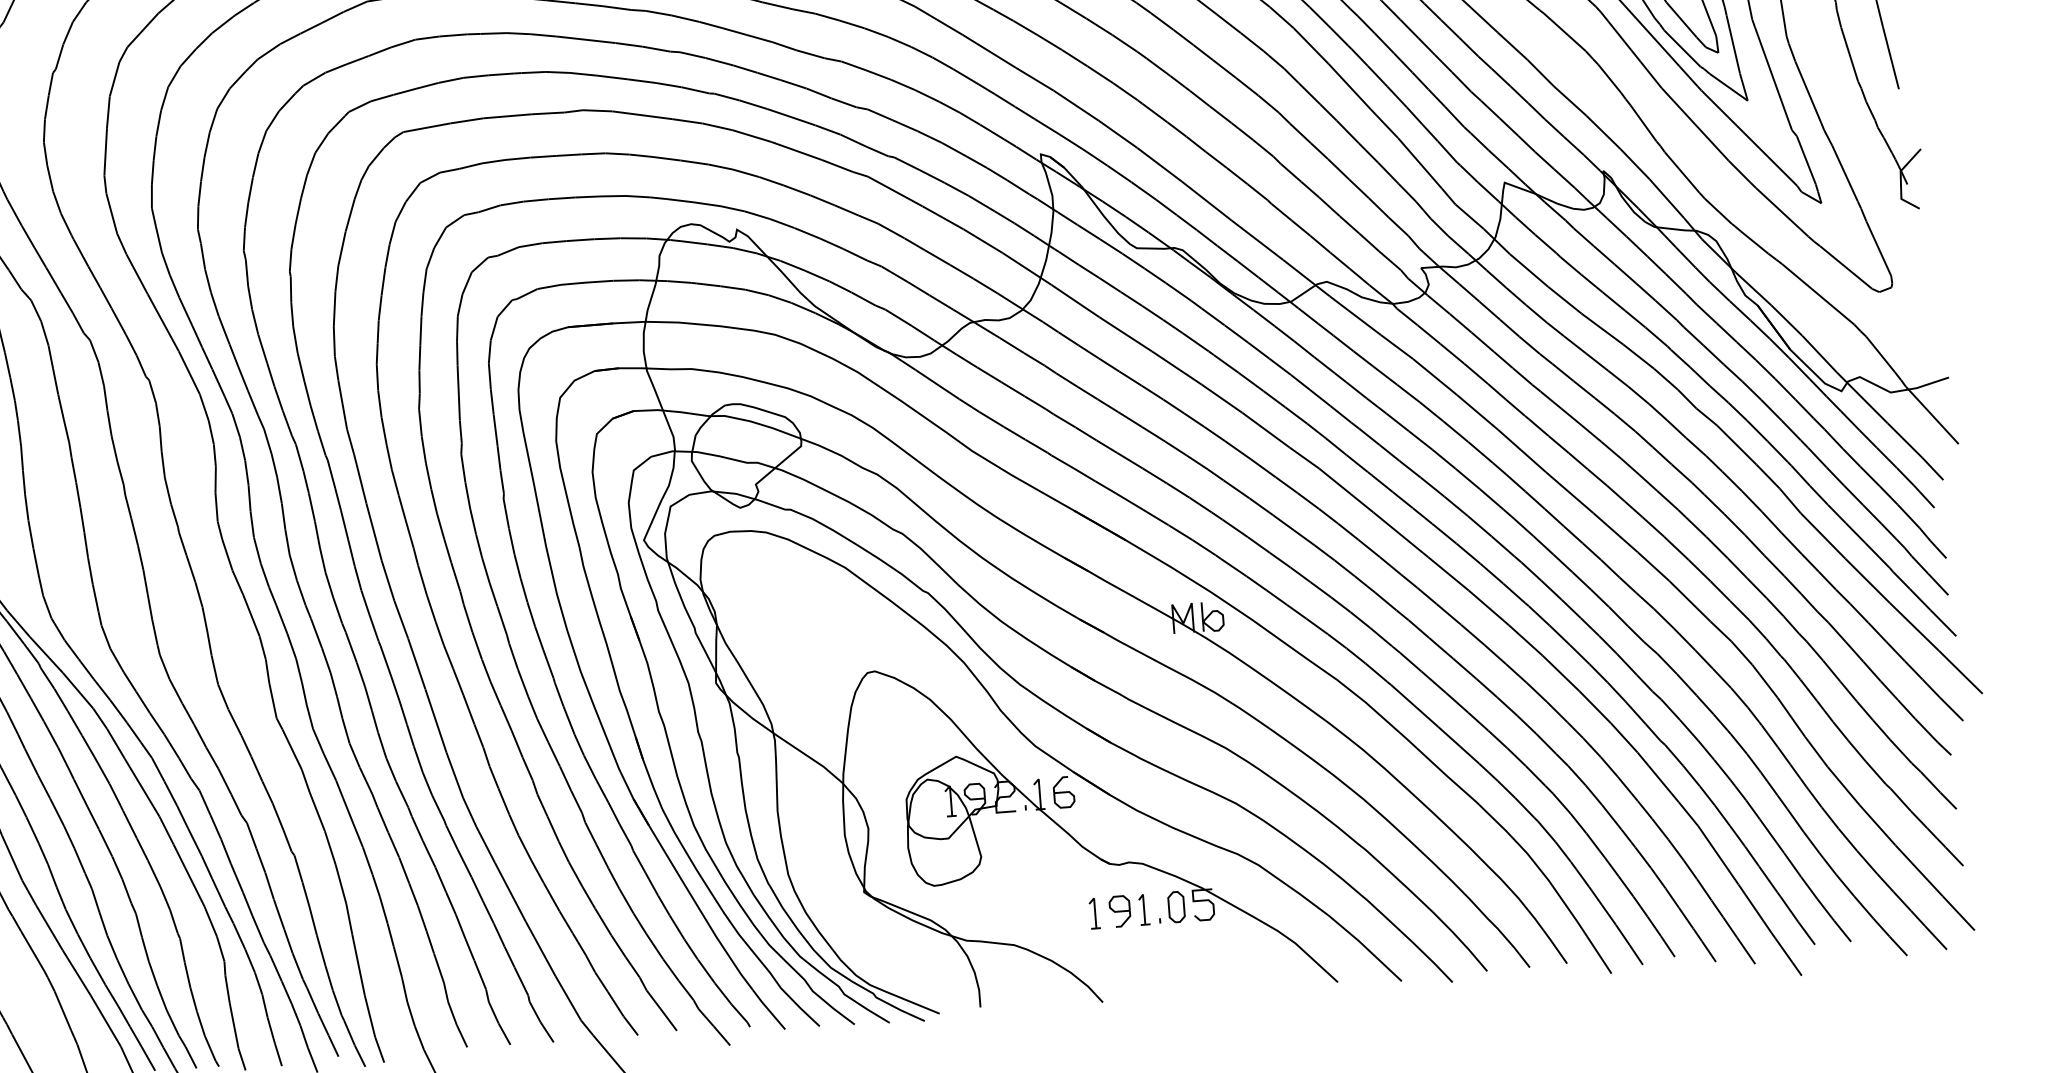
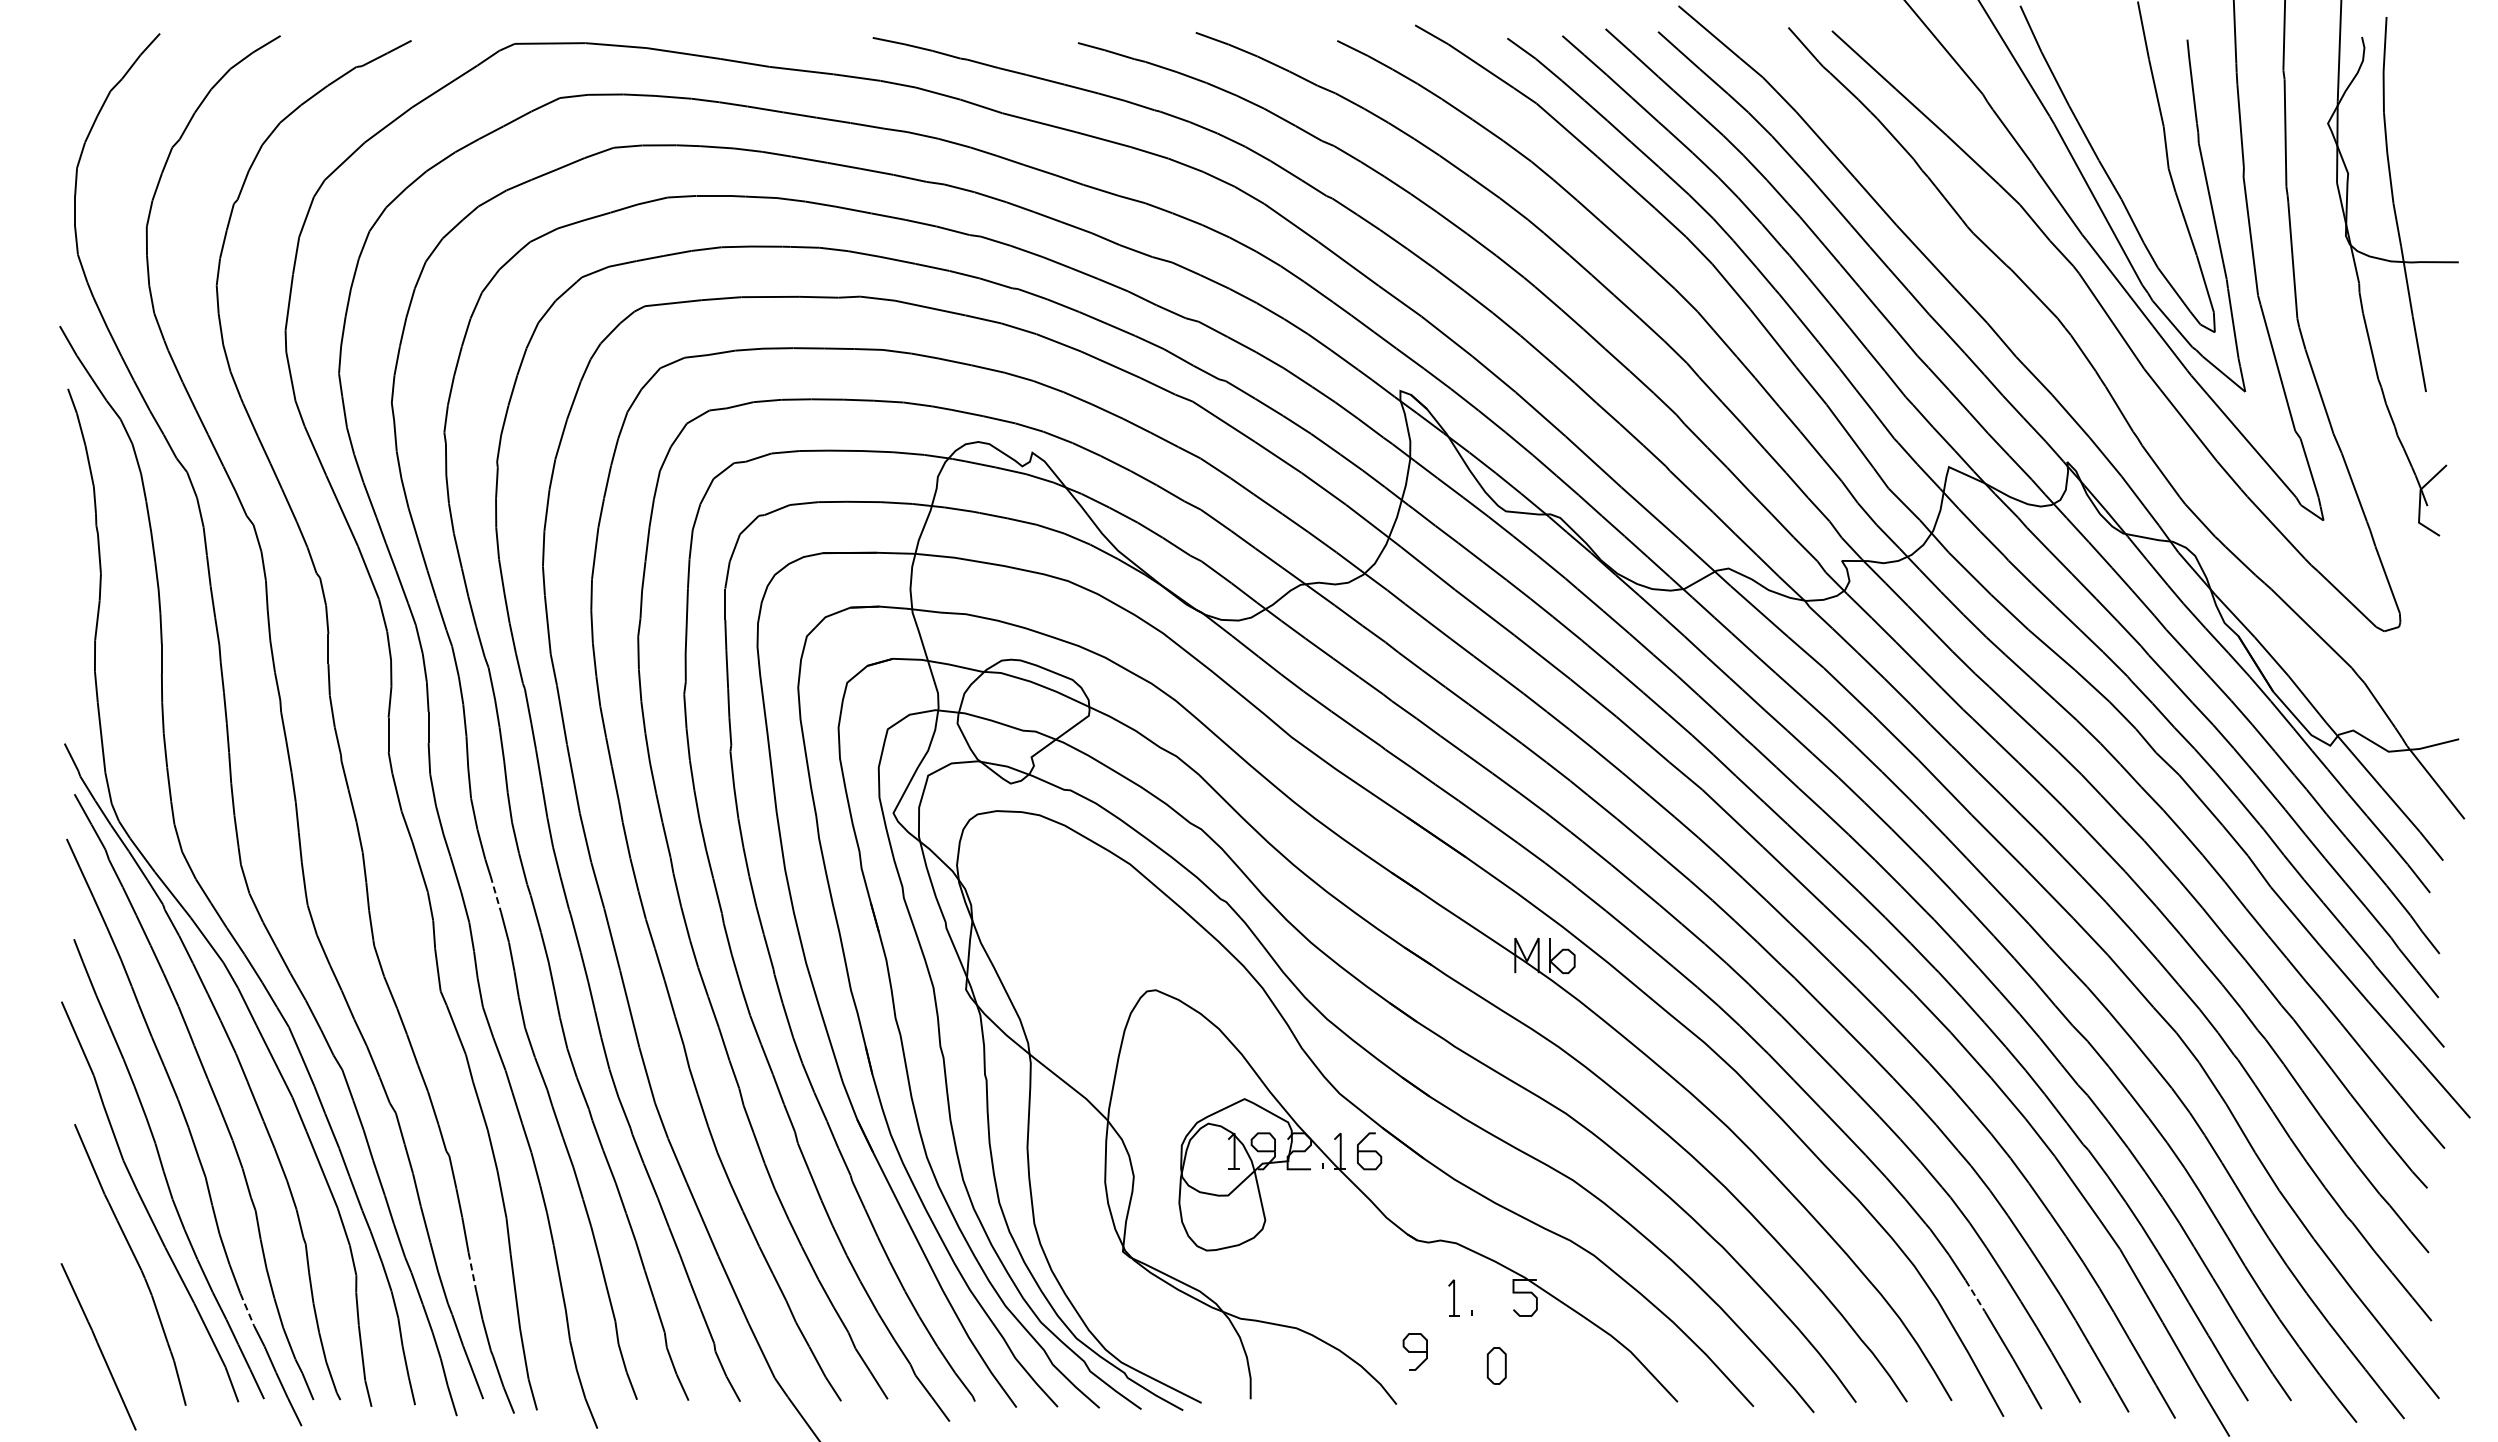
line: (316, 633) -> (495, 894), solid -> dashed
line: (1580, 874) -> (1975, 1296), solid -> dashed
part: (1176, 906) -> (1496, 1365), moved
part: (1119, 911) -> (1414, 1351), moved
part: (1094, 913) -> (1394, 1297), removed
line: (321, 950) -> (472, 1271), solid -> dashed
line: (135, 997) -> (247, 1310), solid -> dashed

